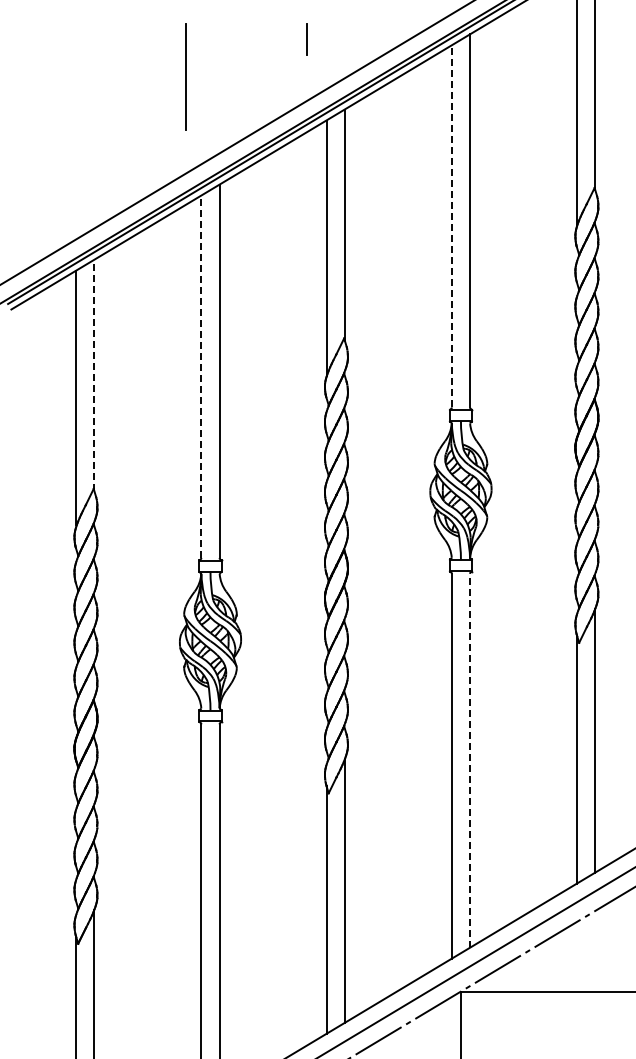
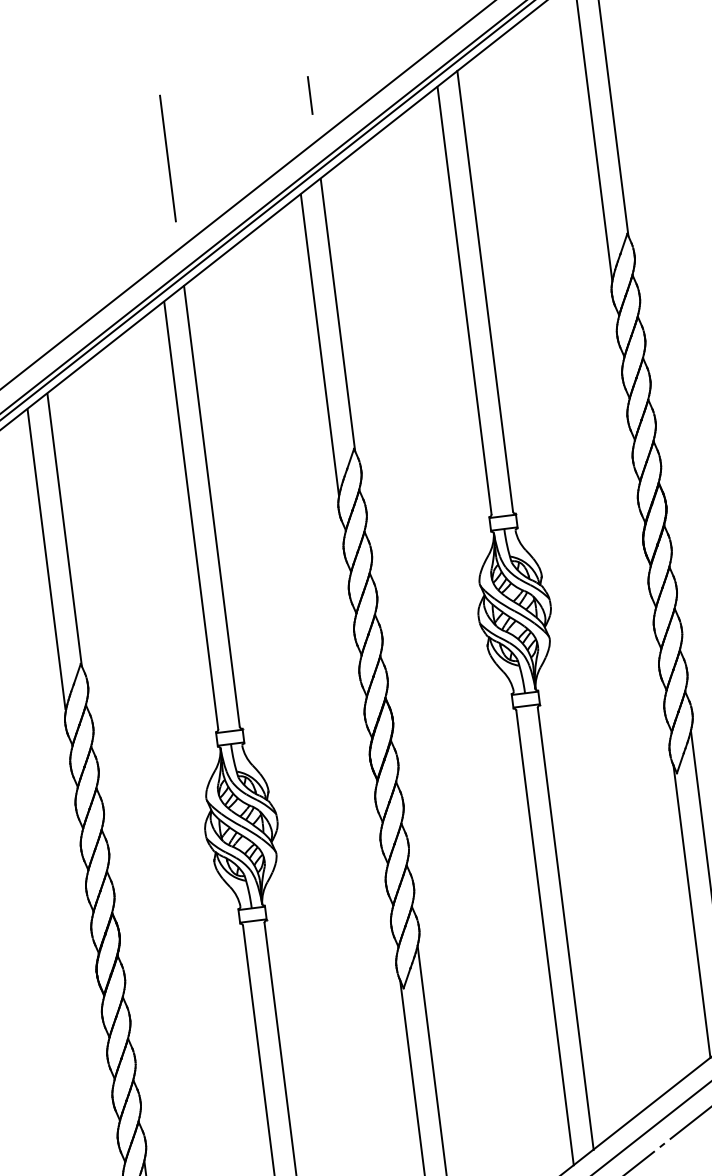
line: (306, 39) -> (309, 95), moved
line: (185, 76) -> (167, 158), moved
line: (451, 226) -> (464, 300), dashed -> solid
line: (94, 375) -> (64, 529), dashed -> solid
line: (201, 377) -> (191, 516), dashed -> solid
line: (470, 760) -> (566, 928), dashed -> solid

